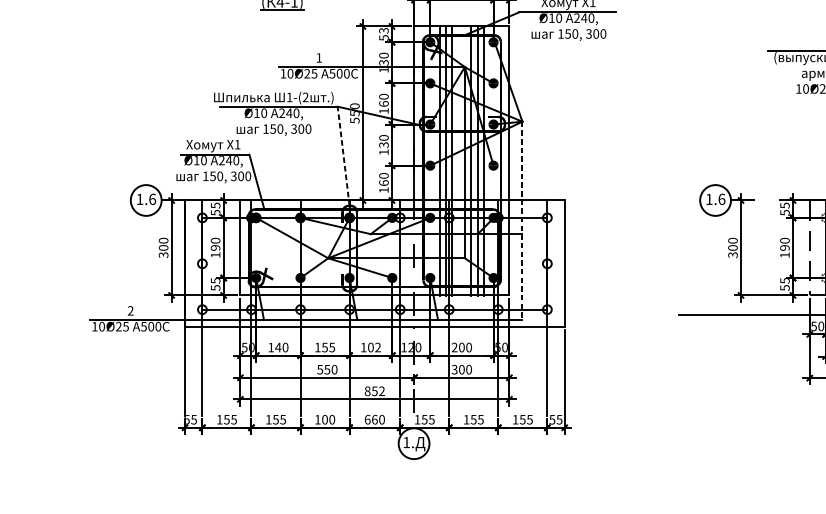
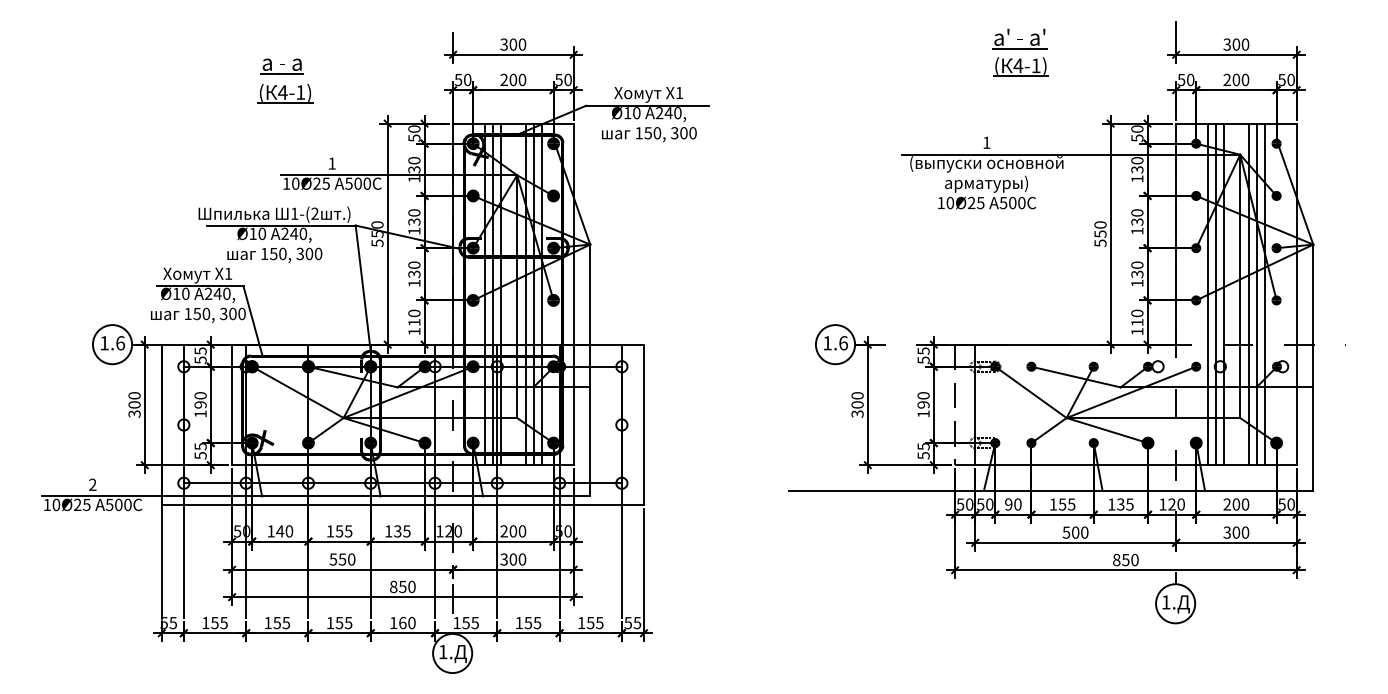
text: (384, 30) -> (414, 128), 53 -> 50
text: (384, 103) -> (414, 221), 160 -> 130
line: (343, 156) -> (363, 288), dashed -> solid
text: (384, 183) -> (414, 322), 160 -> 110
line: (522, 220) -> (590, 370), dashed -> solid
text: (374, 347) -> (402, 531), 102 -> 135
text: (381, 390) -> (411, 586), 852 -> 850
text: (328, 419) -> (343, 622), 100 -> 155
text: (367, 419) -> (393, 622), 660 -> 160

